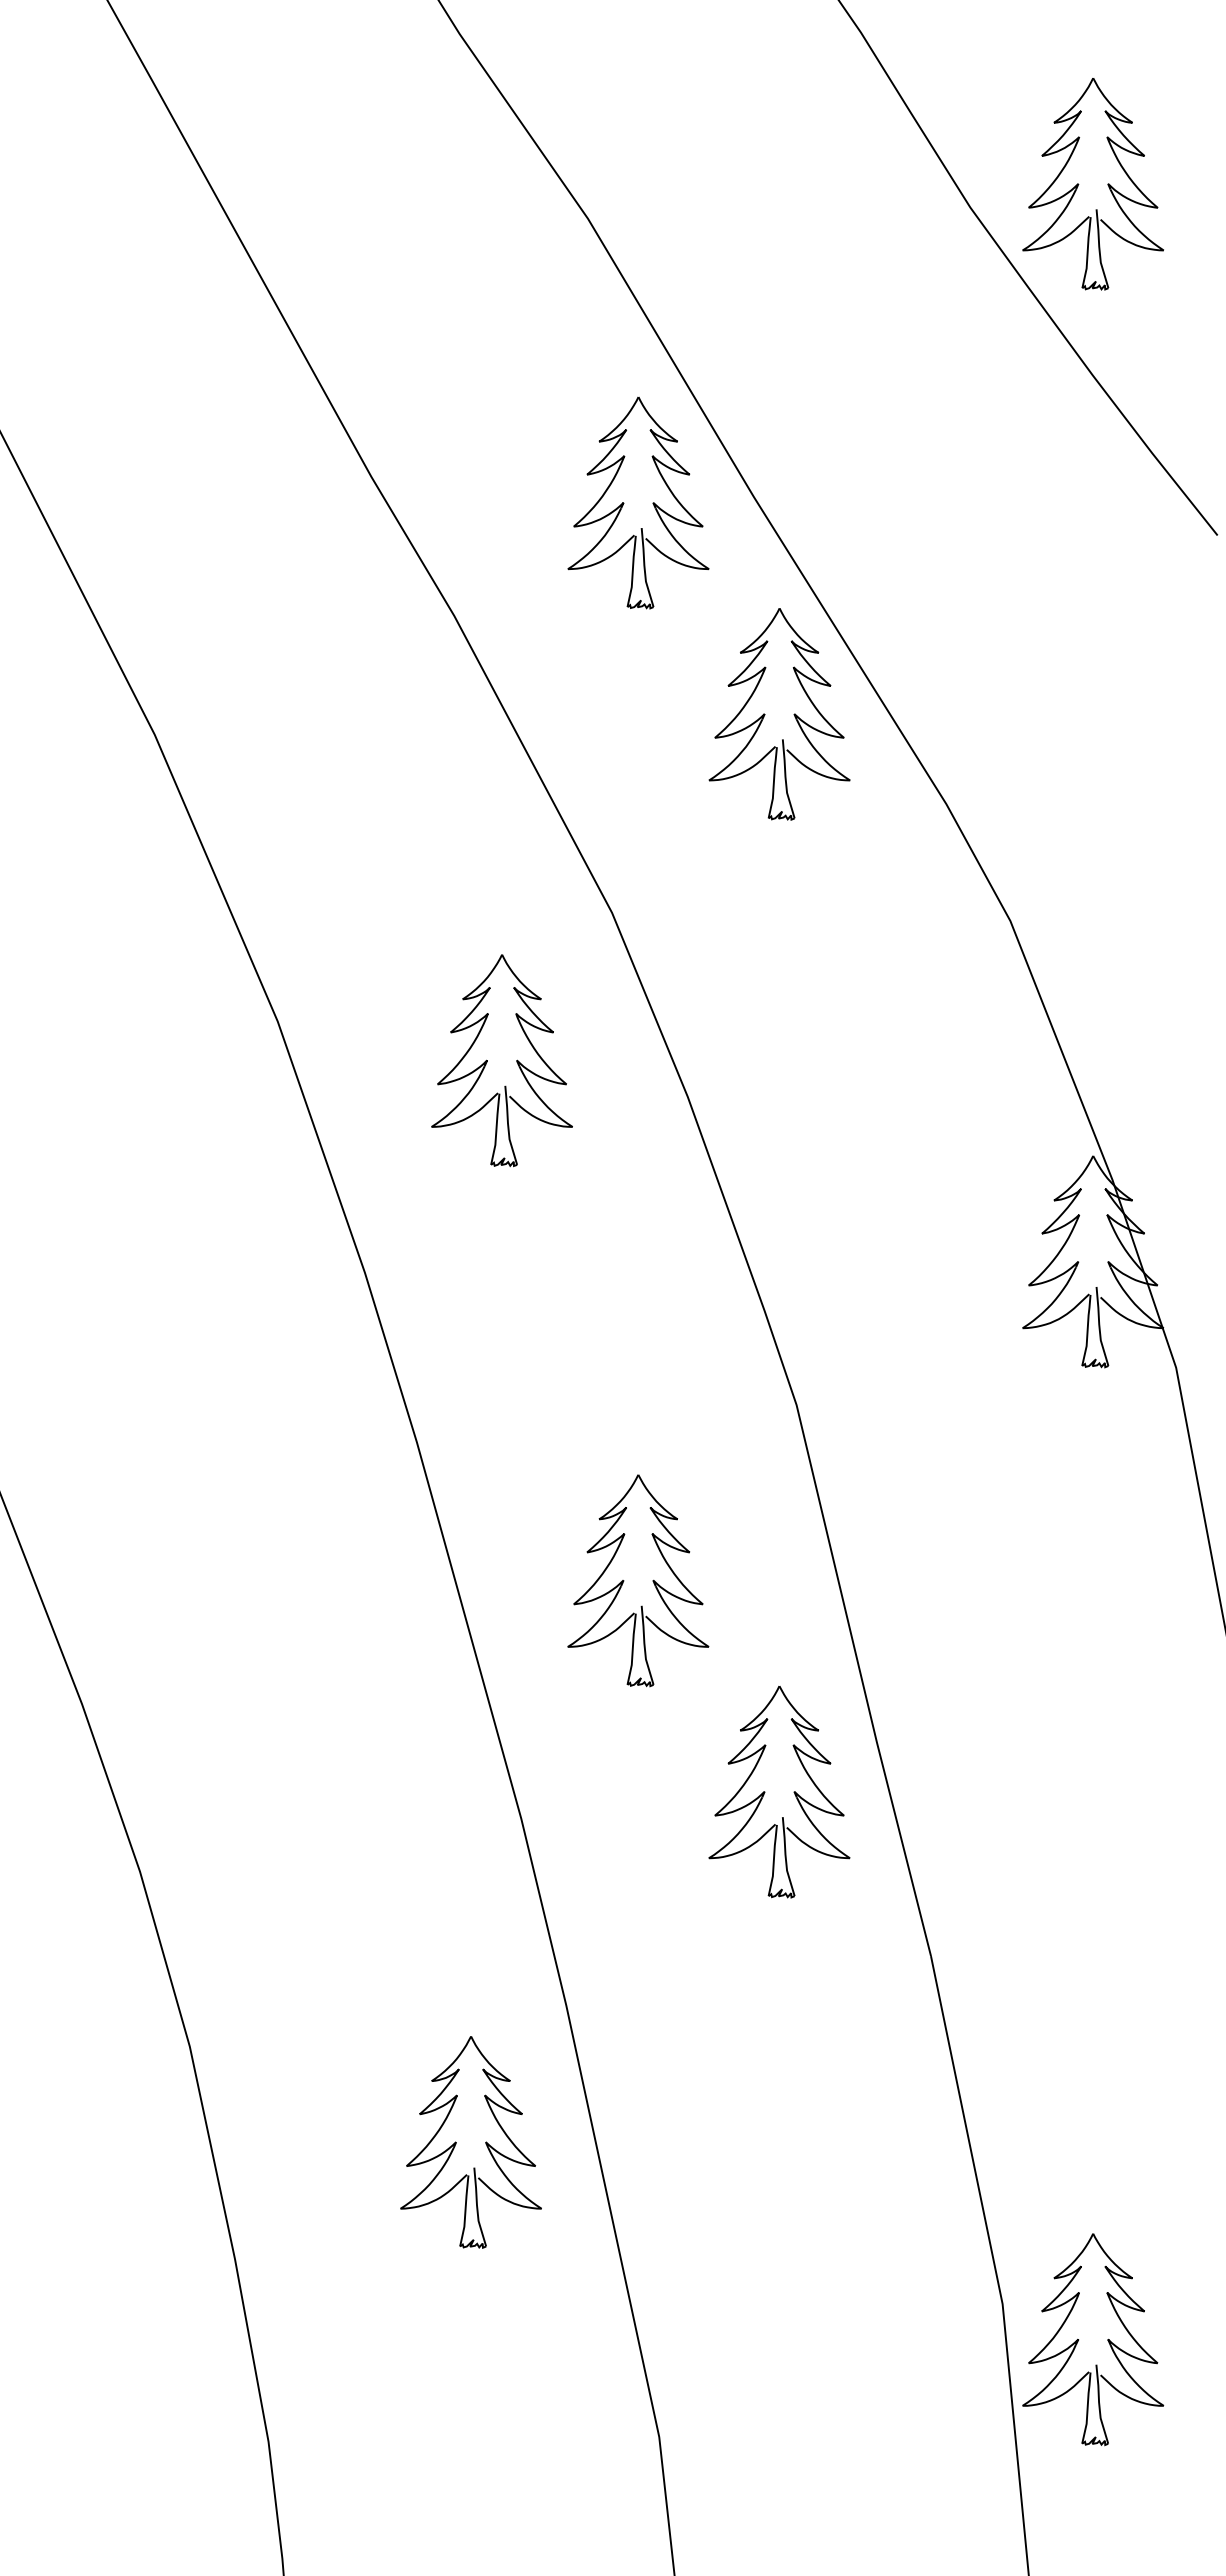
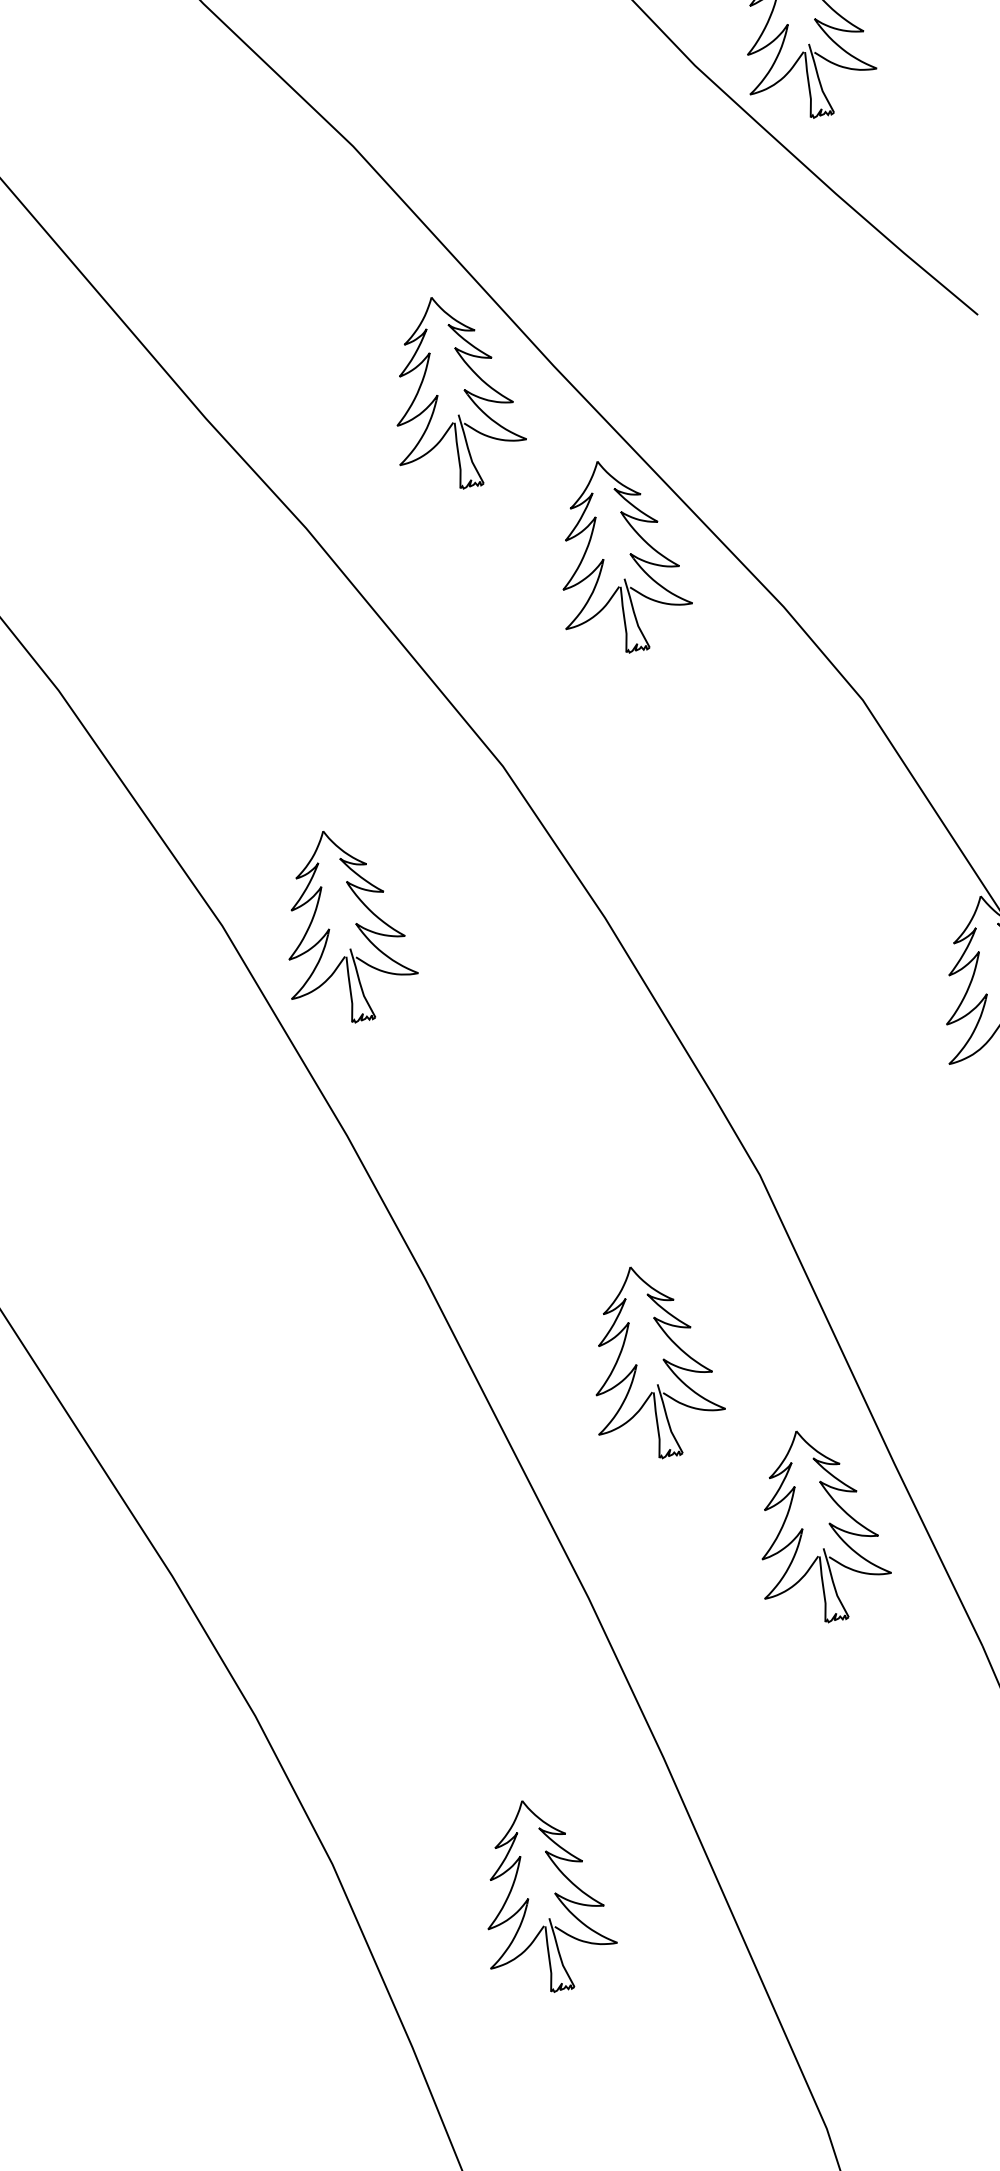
part: (487, 1060) -> (329, 929), moved
part: (456, 2142) -> (528, 1898), moved

